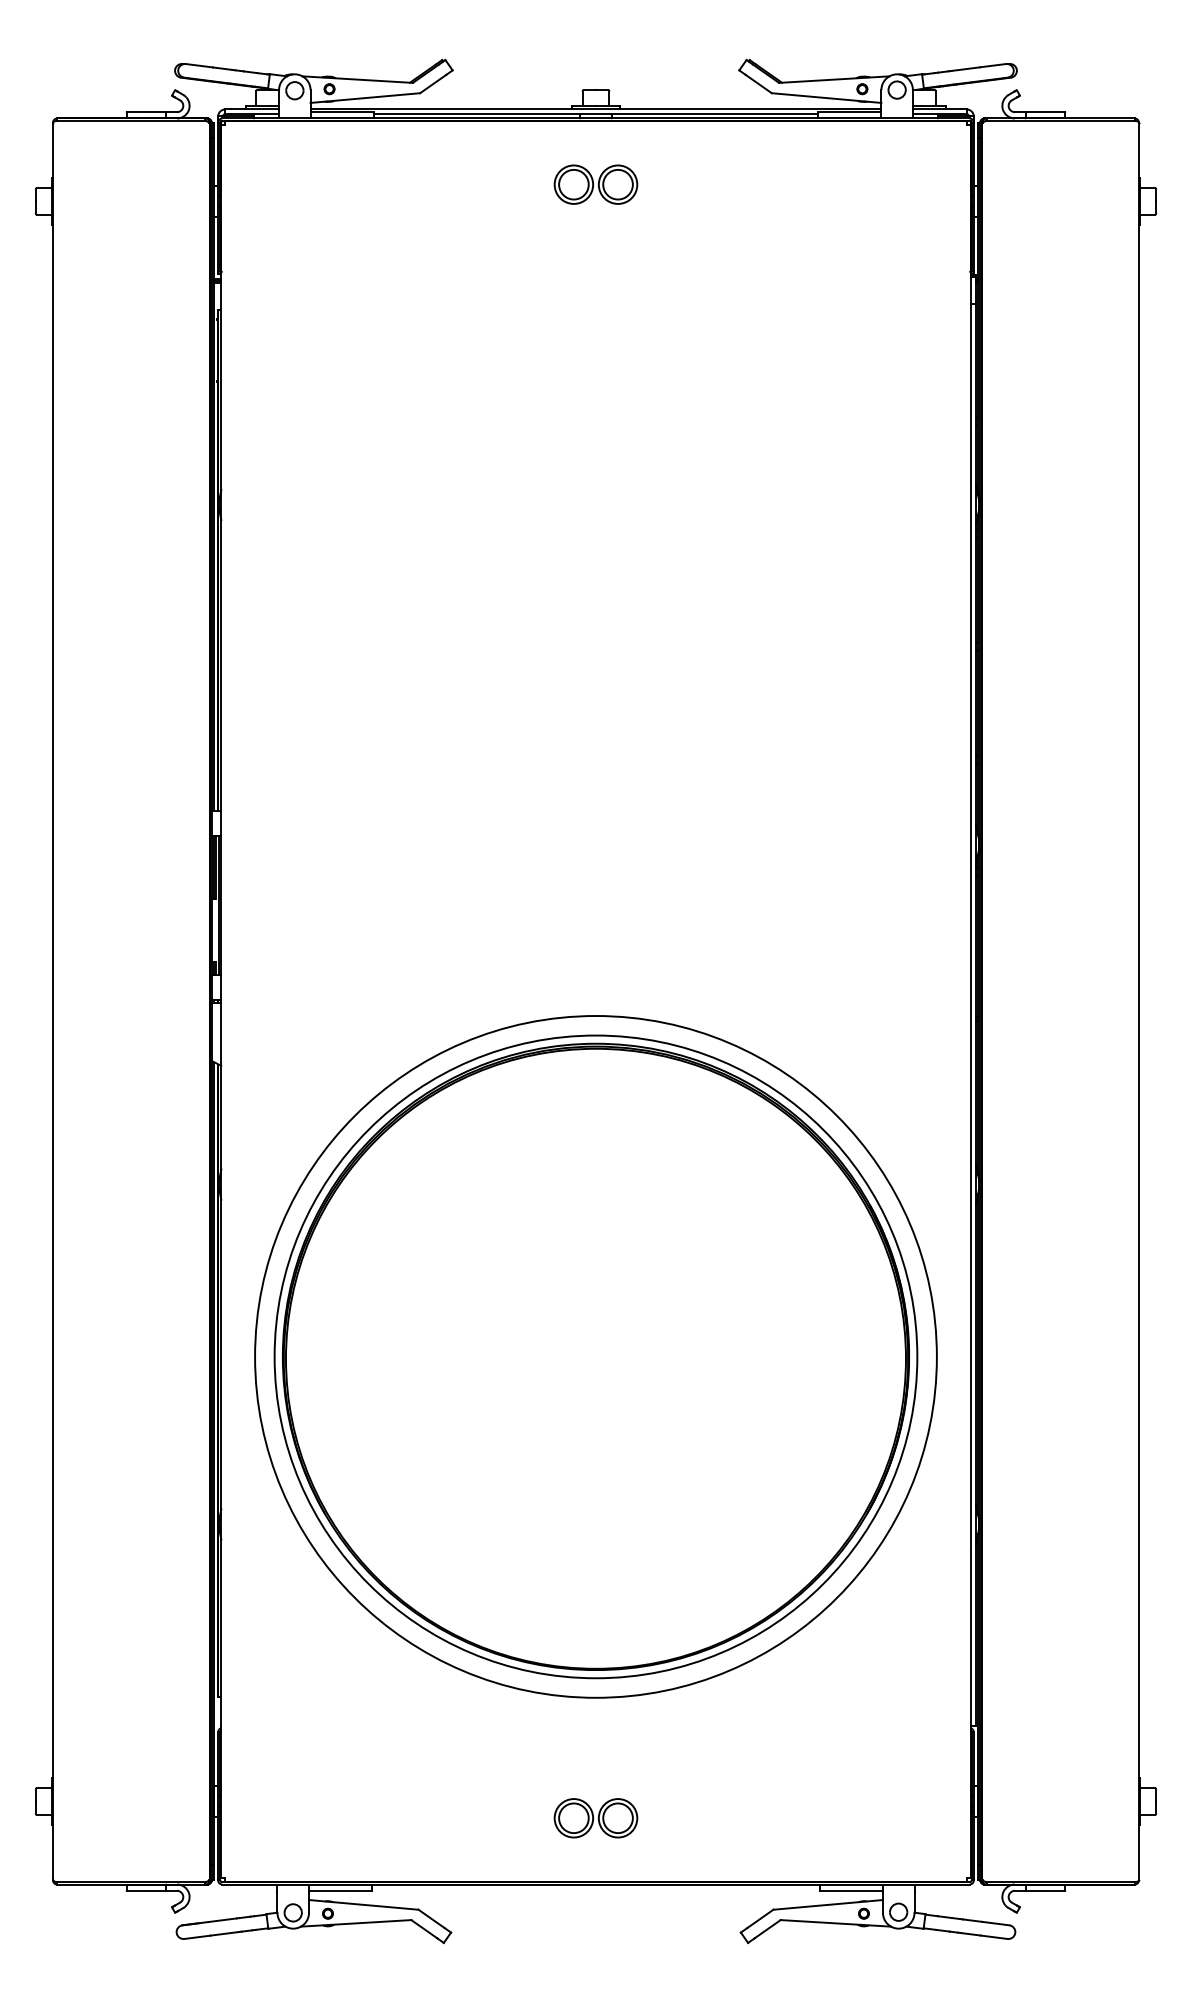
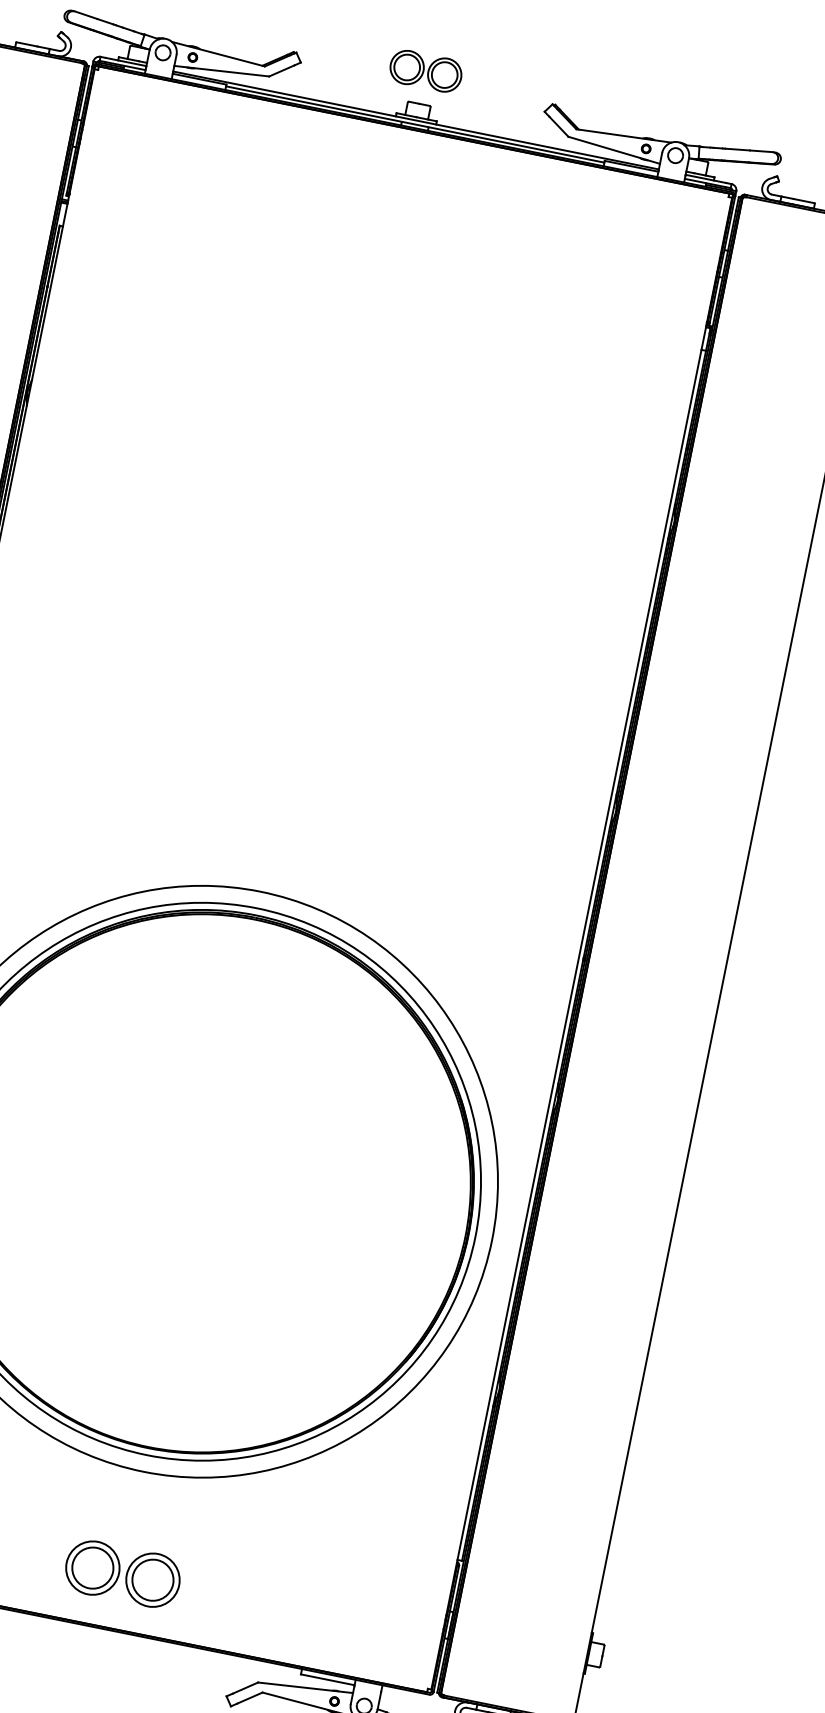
part: (595, 184) -> (425, 71), moved
part: (595, 1818) -> (122, 1574), size x1.6

